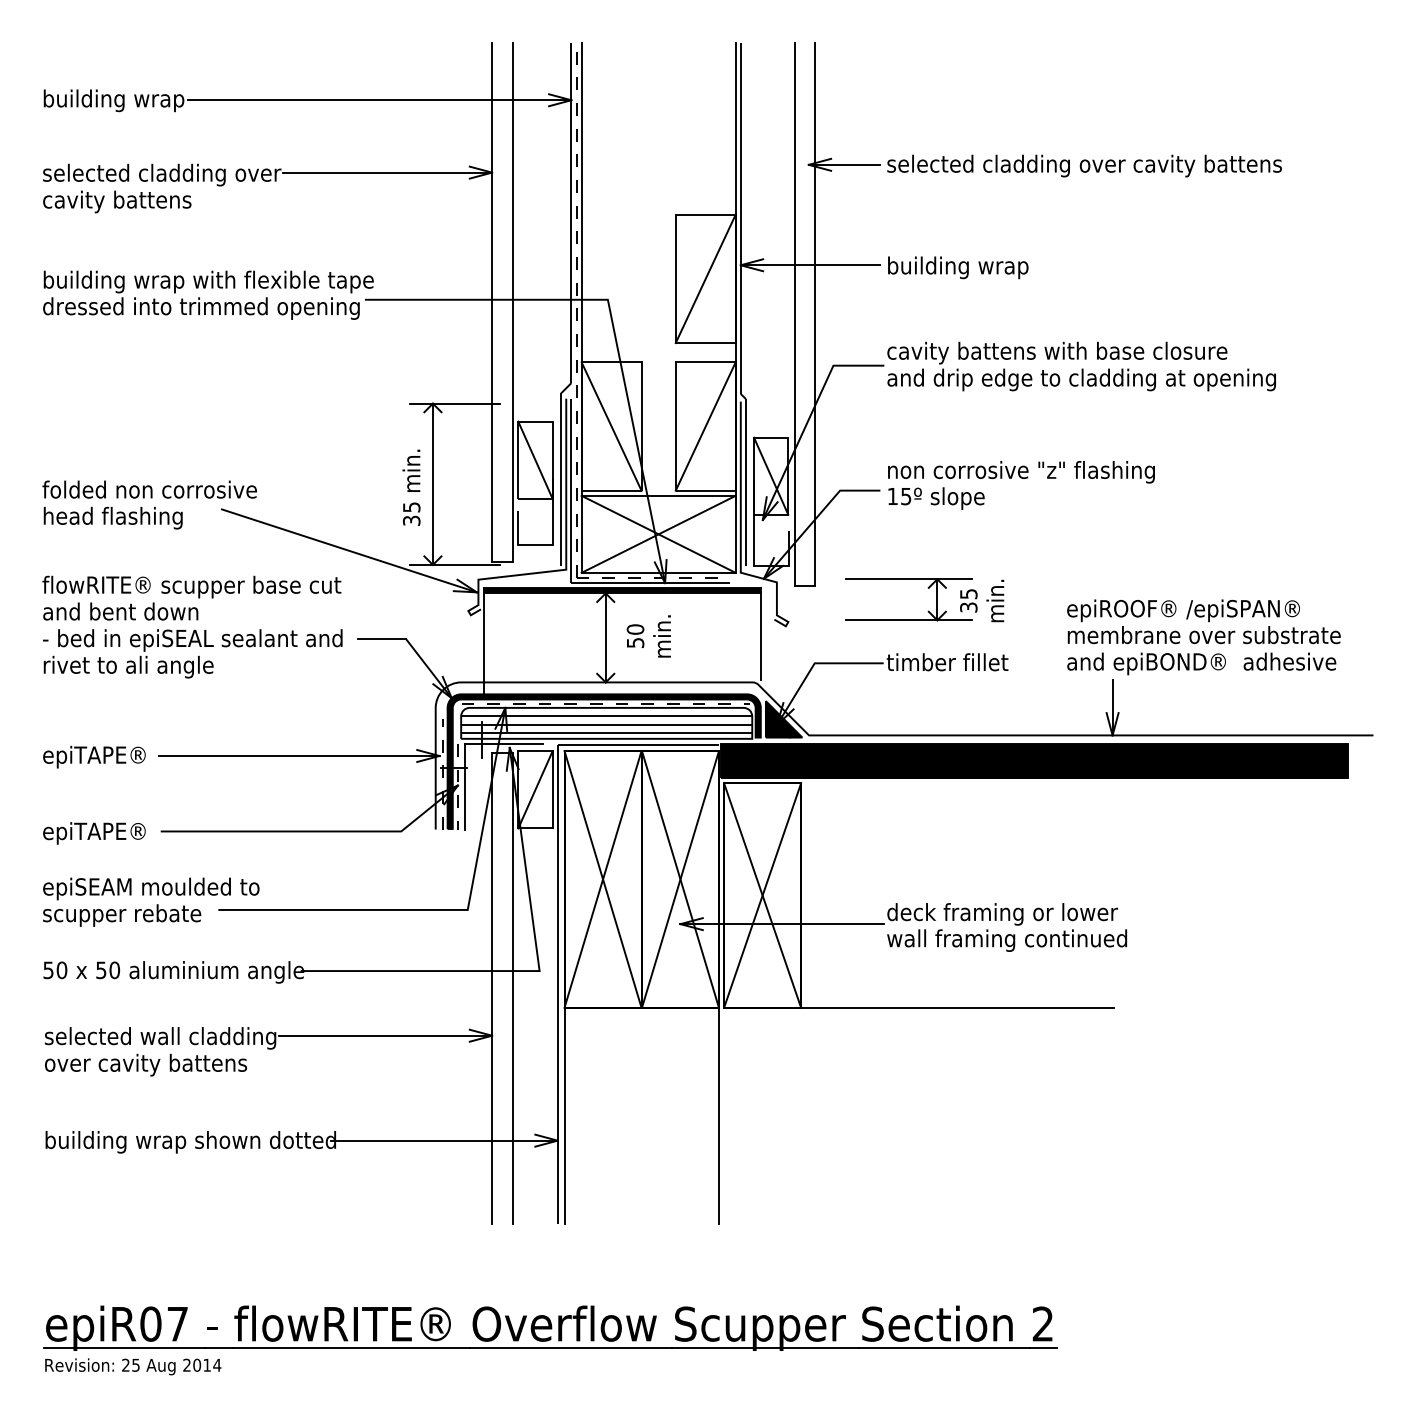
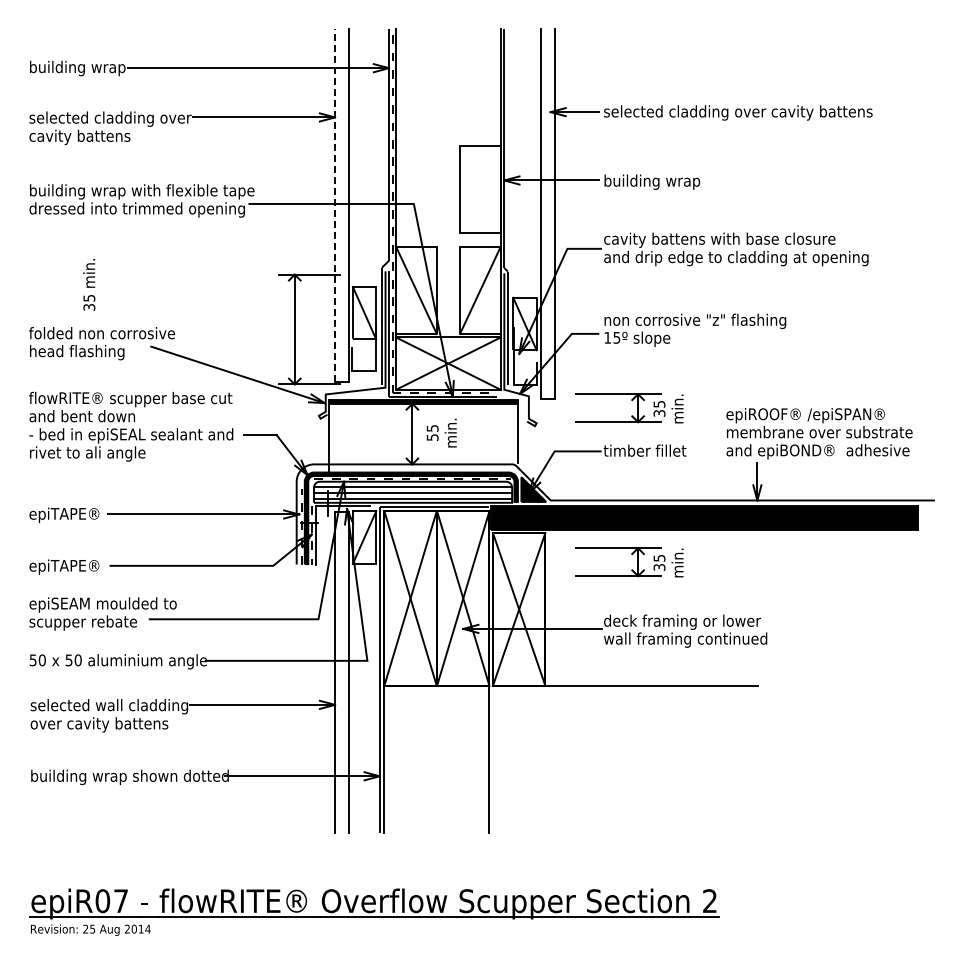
line: (705, 278) -> (480, 189), removed
line: (492, 302) -> (335, 205), solid -> dashed
text: (411, 487) -> (89, 284), moved
text: (635, 628) -> (432, 427), 50 -> 55
part: (927, 836) -> (631, 569), added

